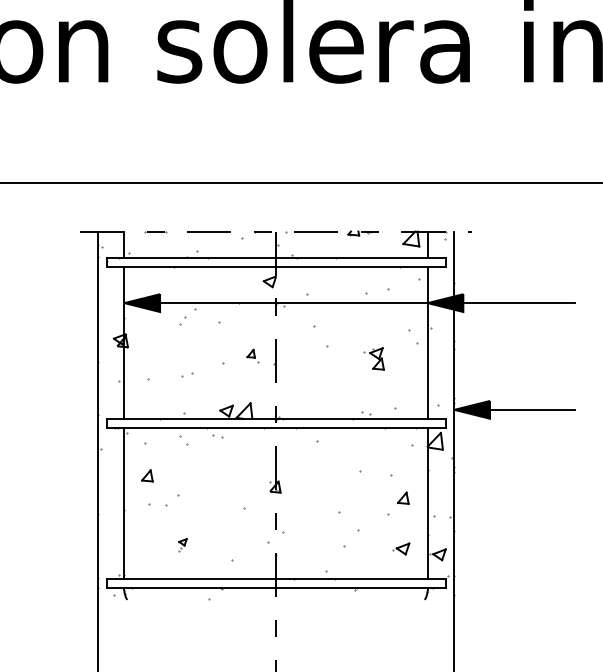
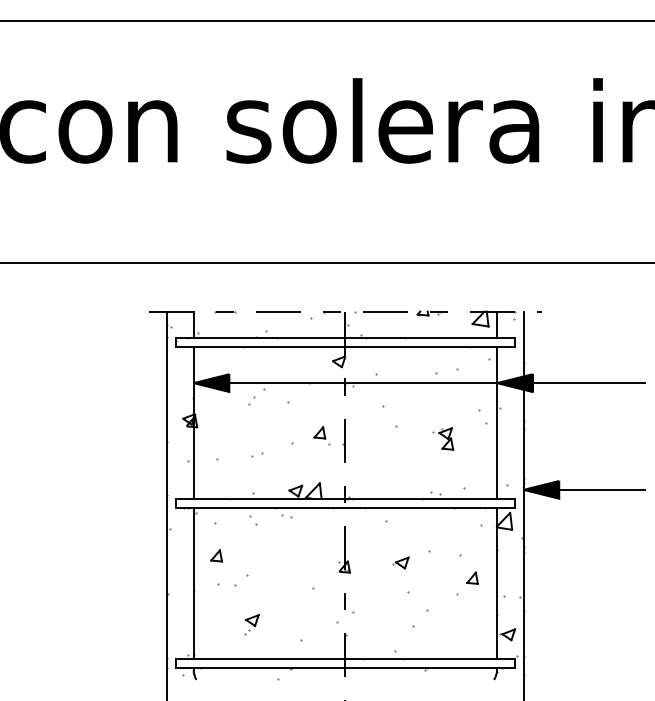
part: (252, 355) -> (321, 435), size x1.43
part: (182, 544) -> (251, 624), size x1.67
part: (401, 548) -> (400, 562), moved

